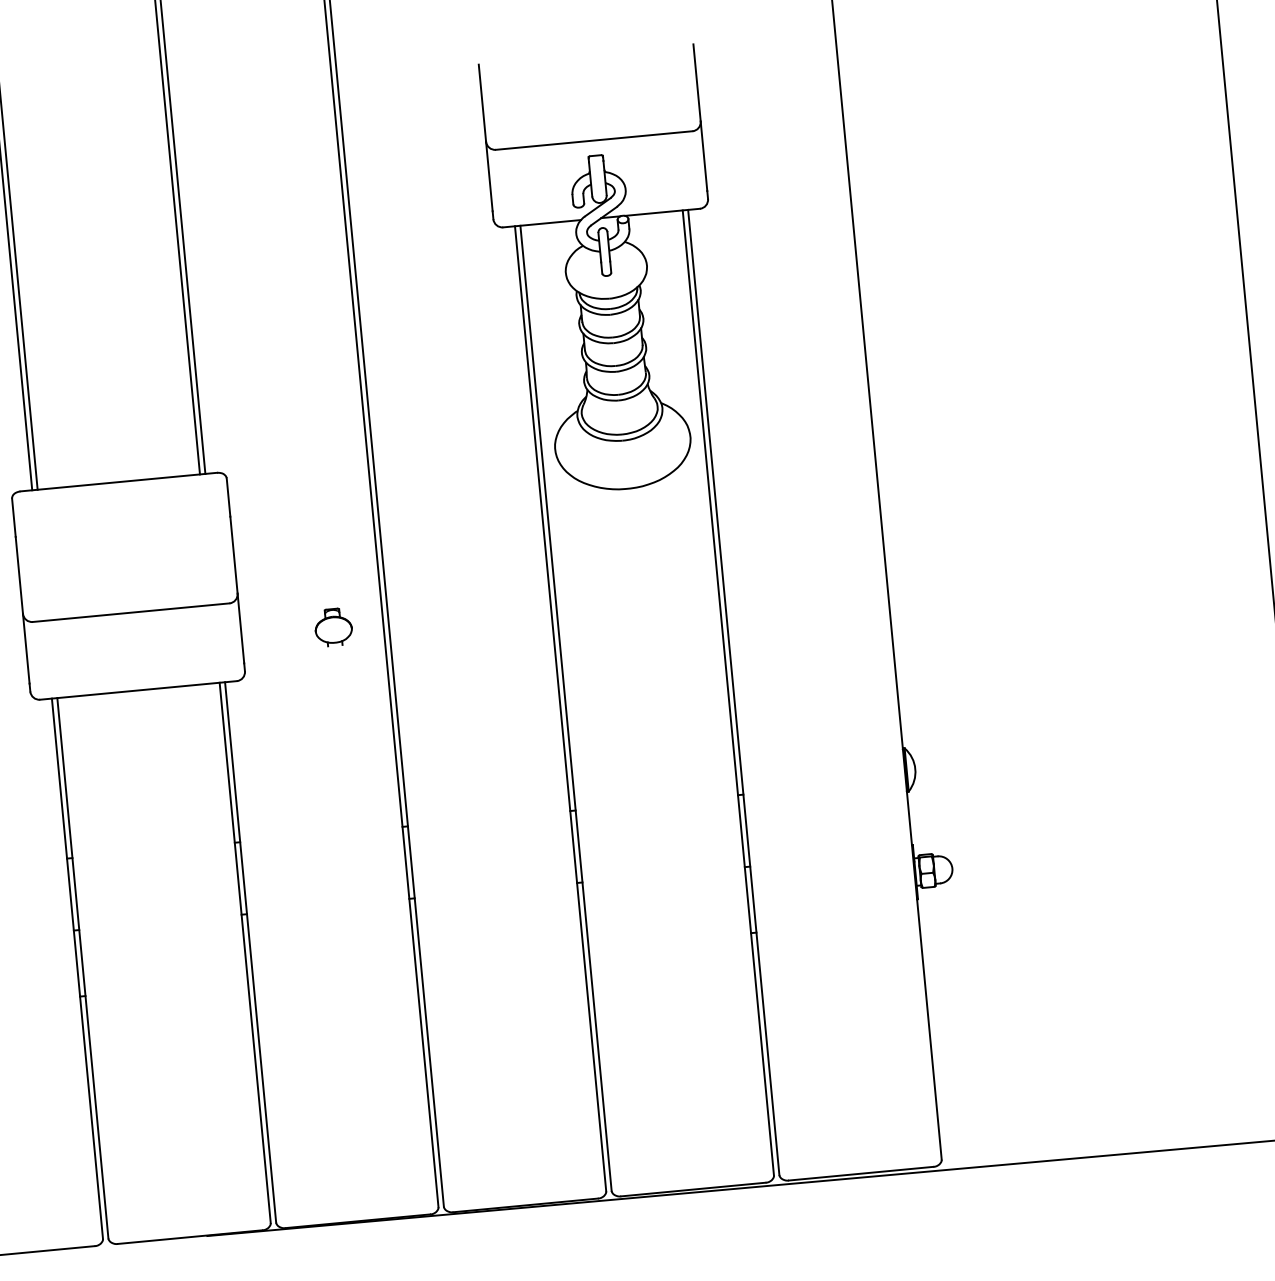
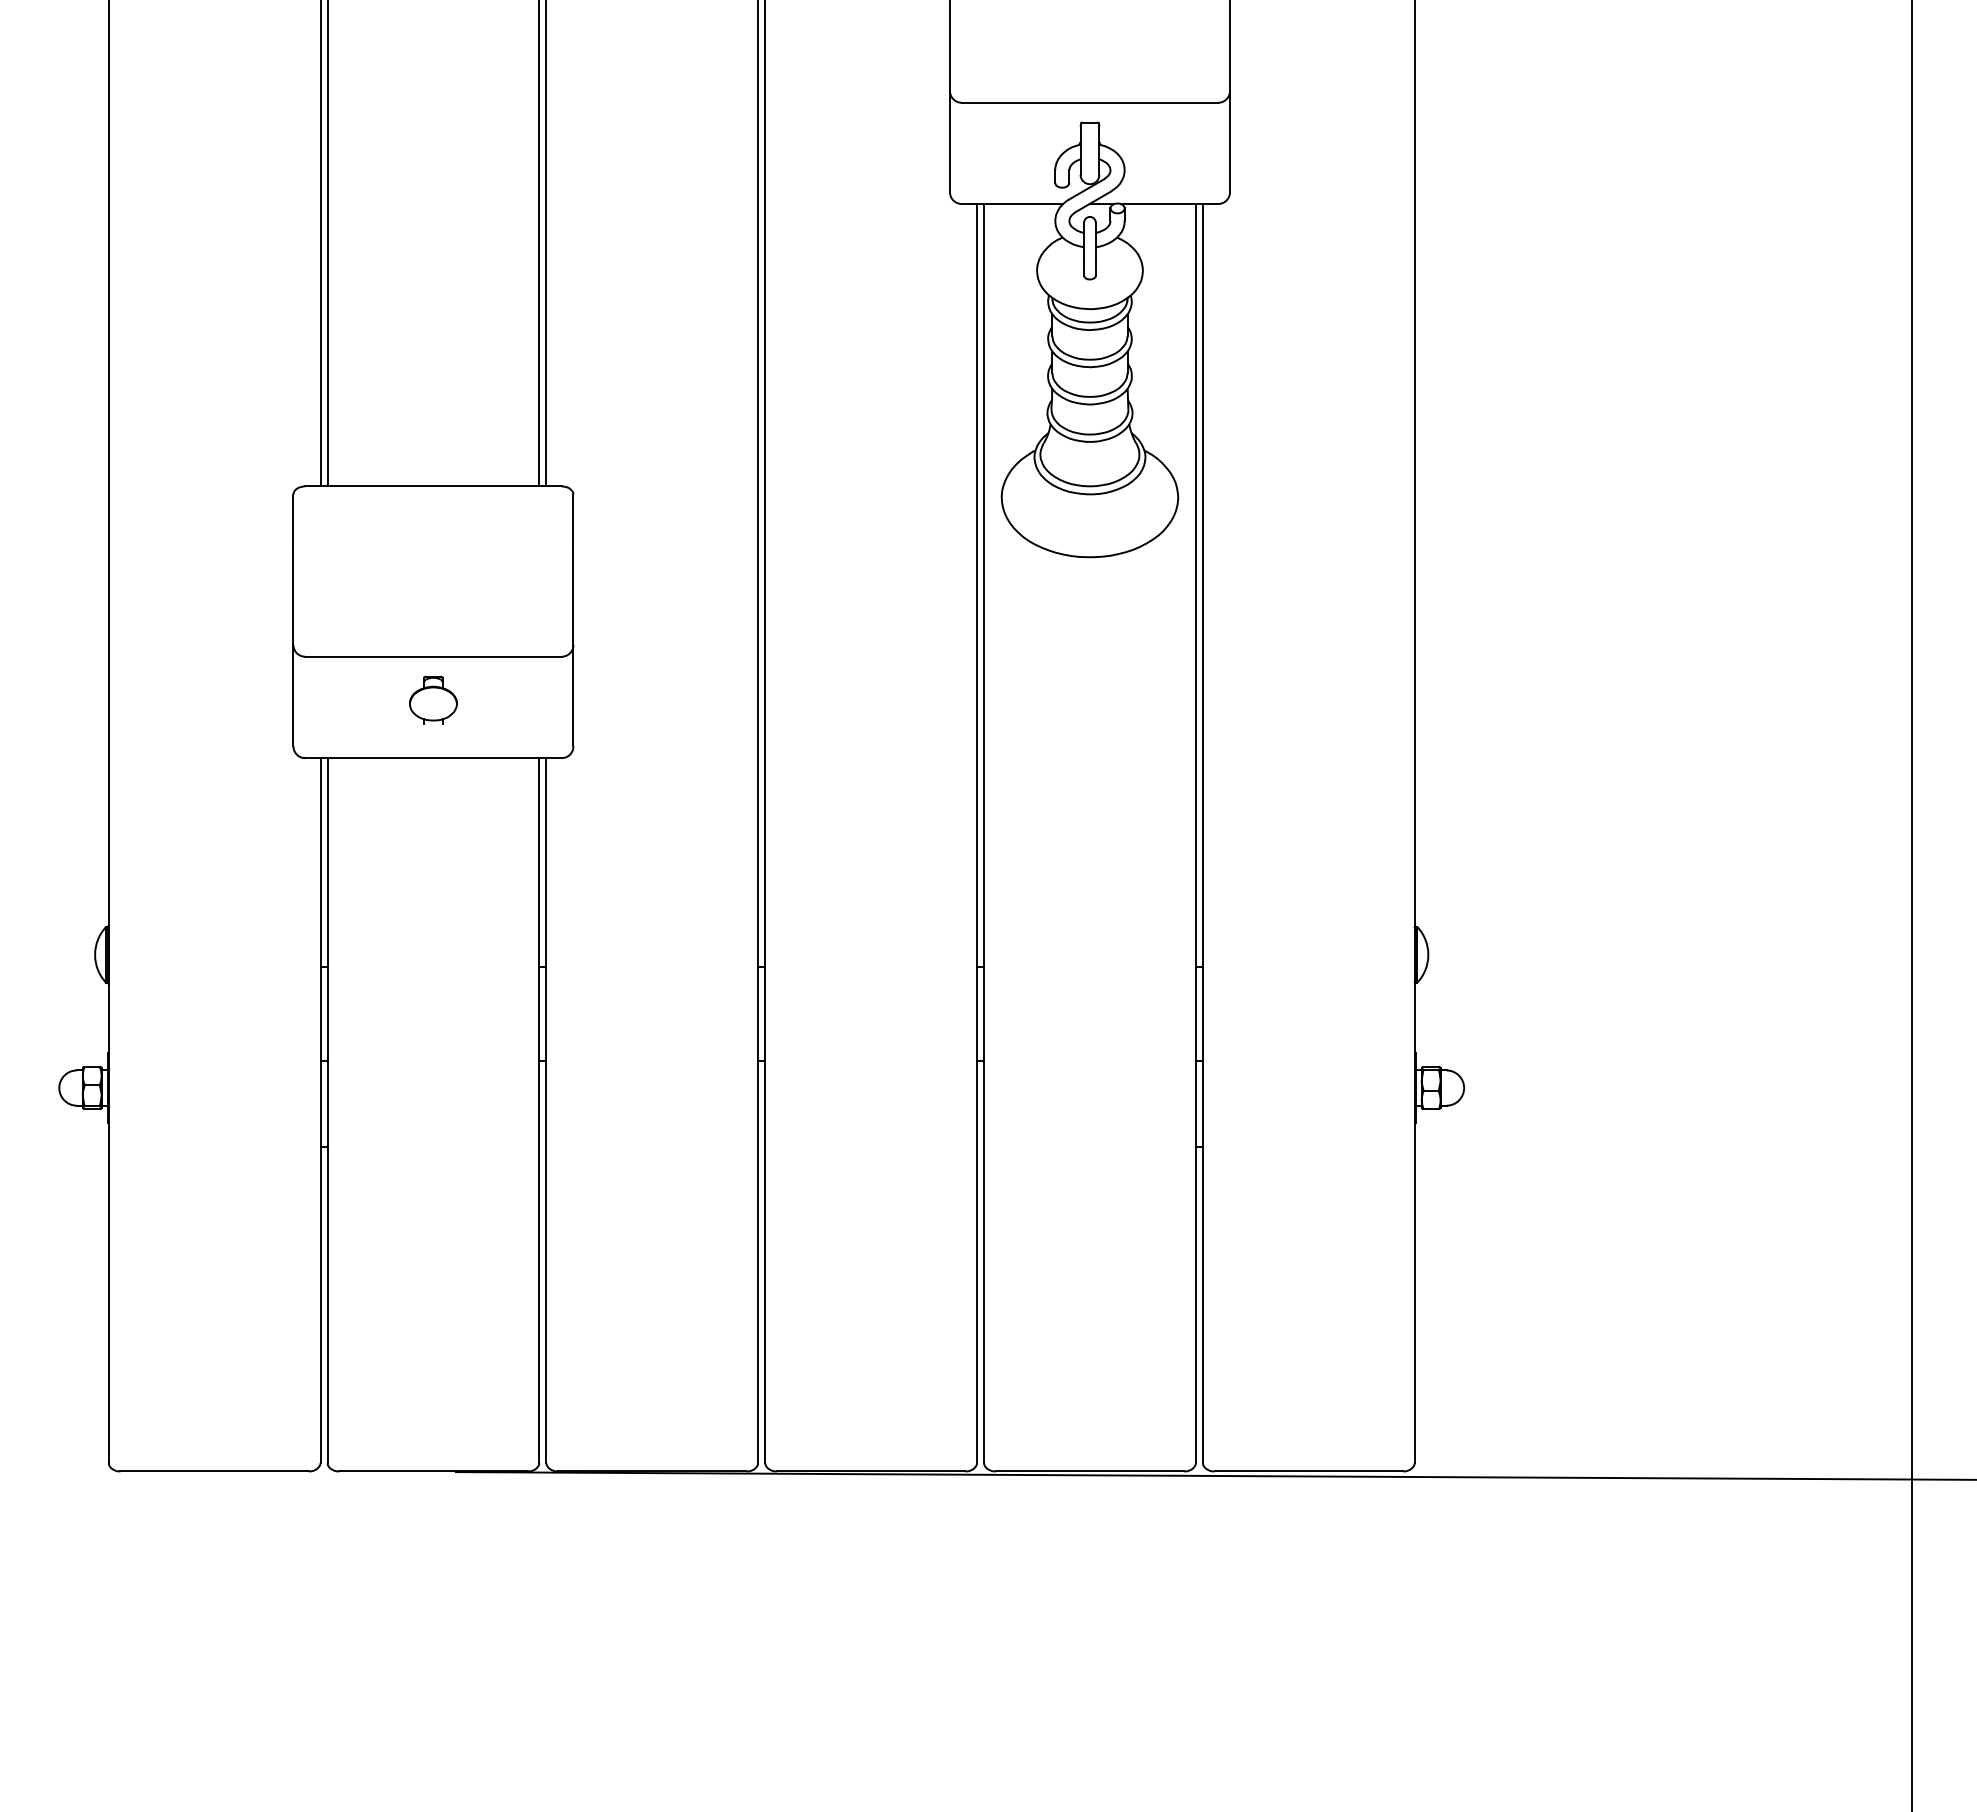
part: (333, 626) -> (433, 699), moved

